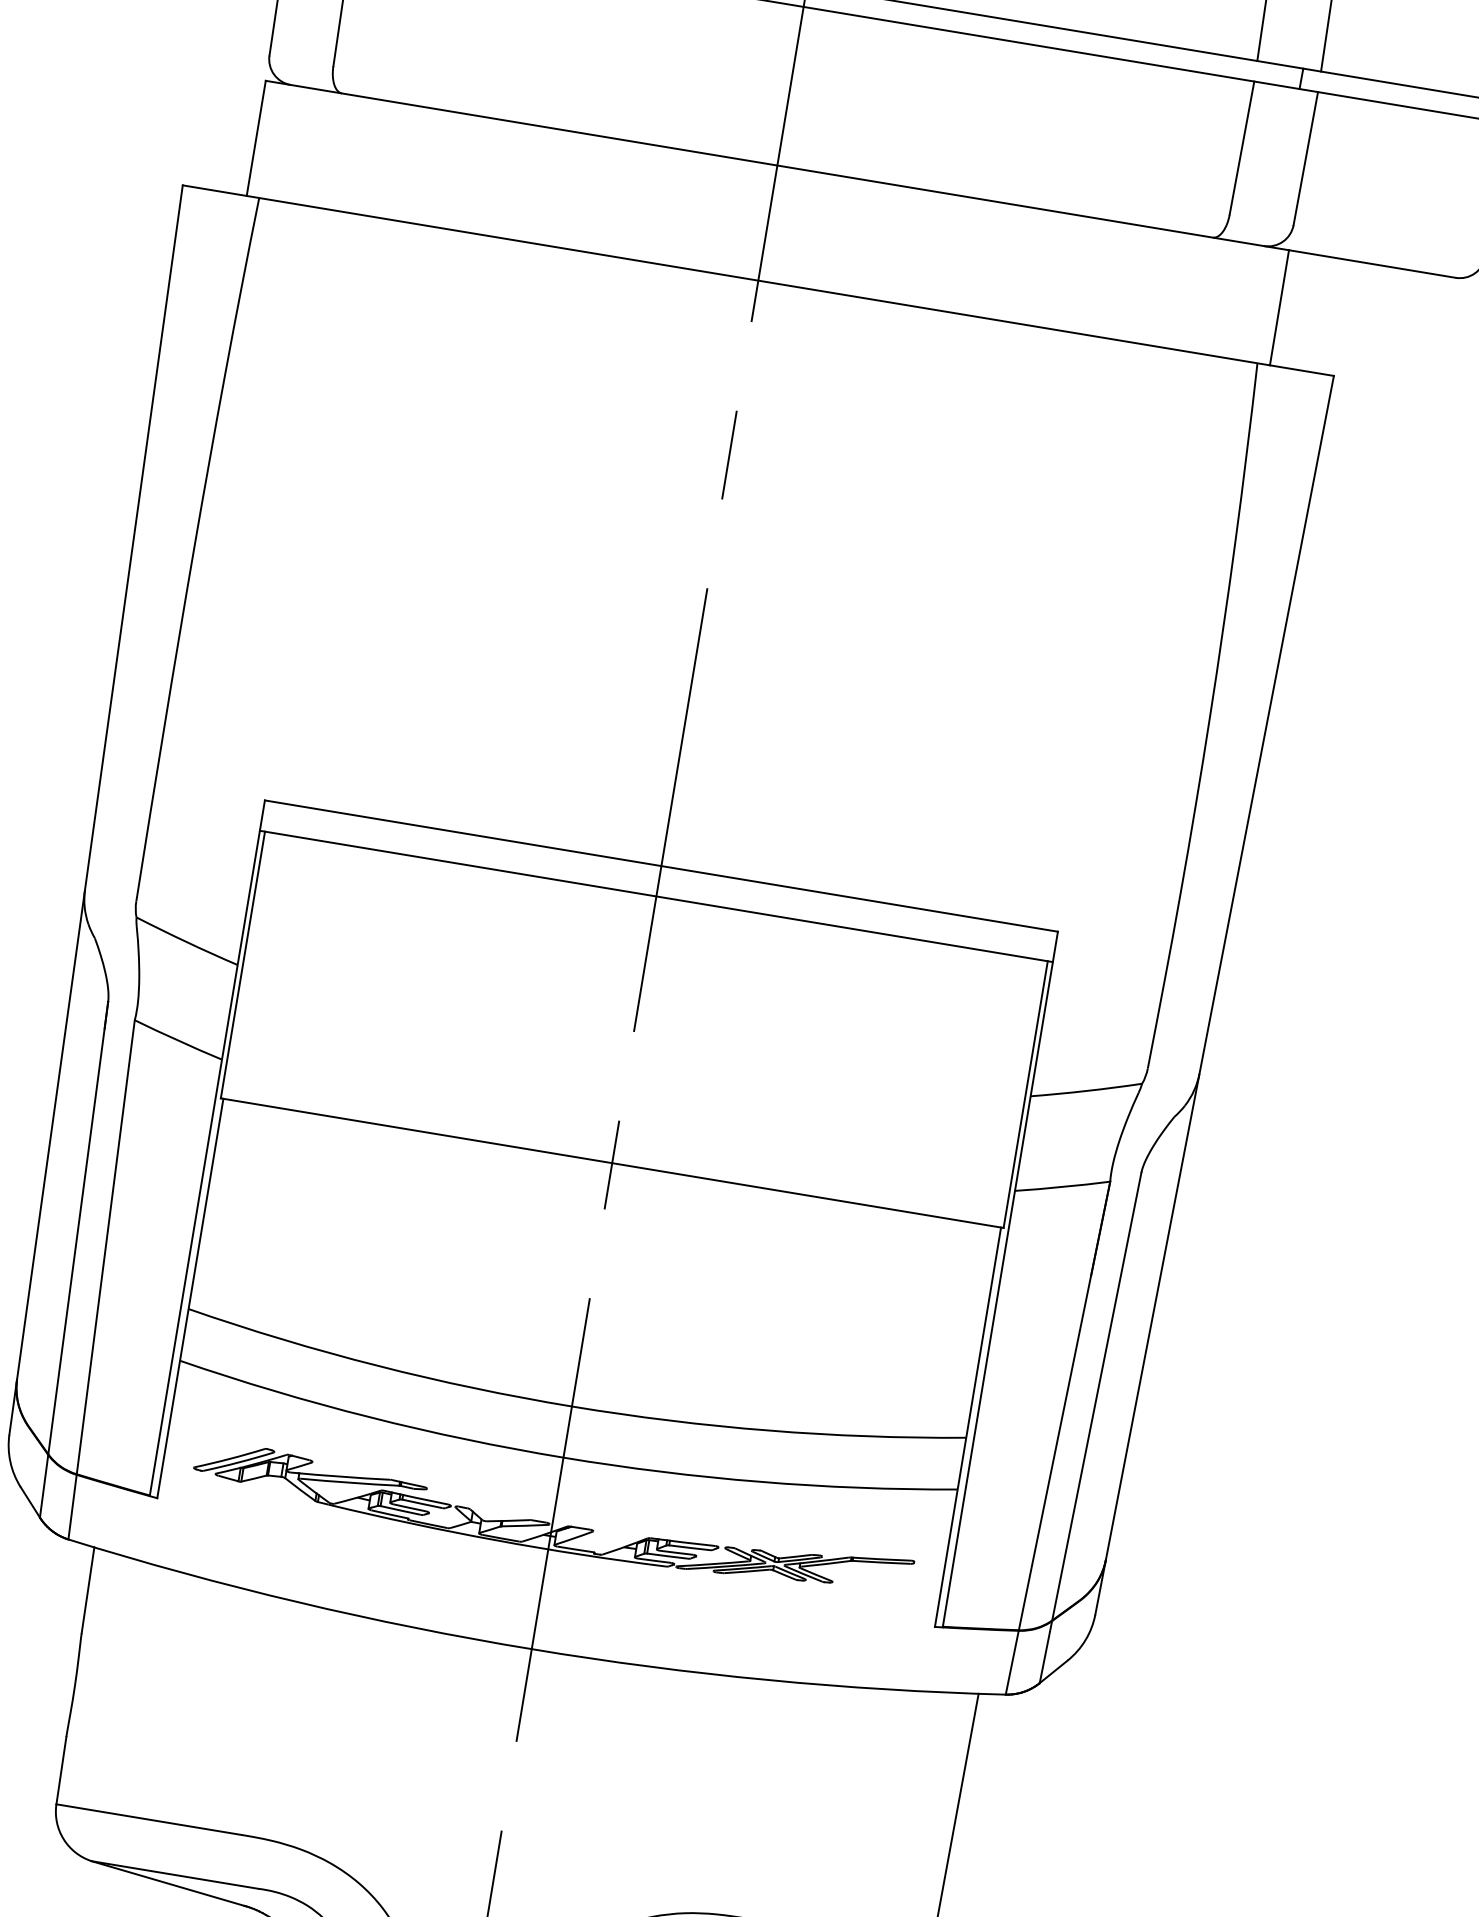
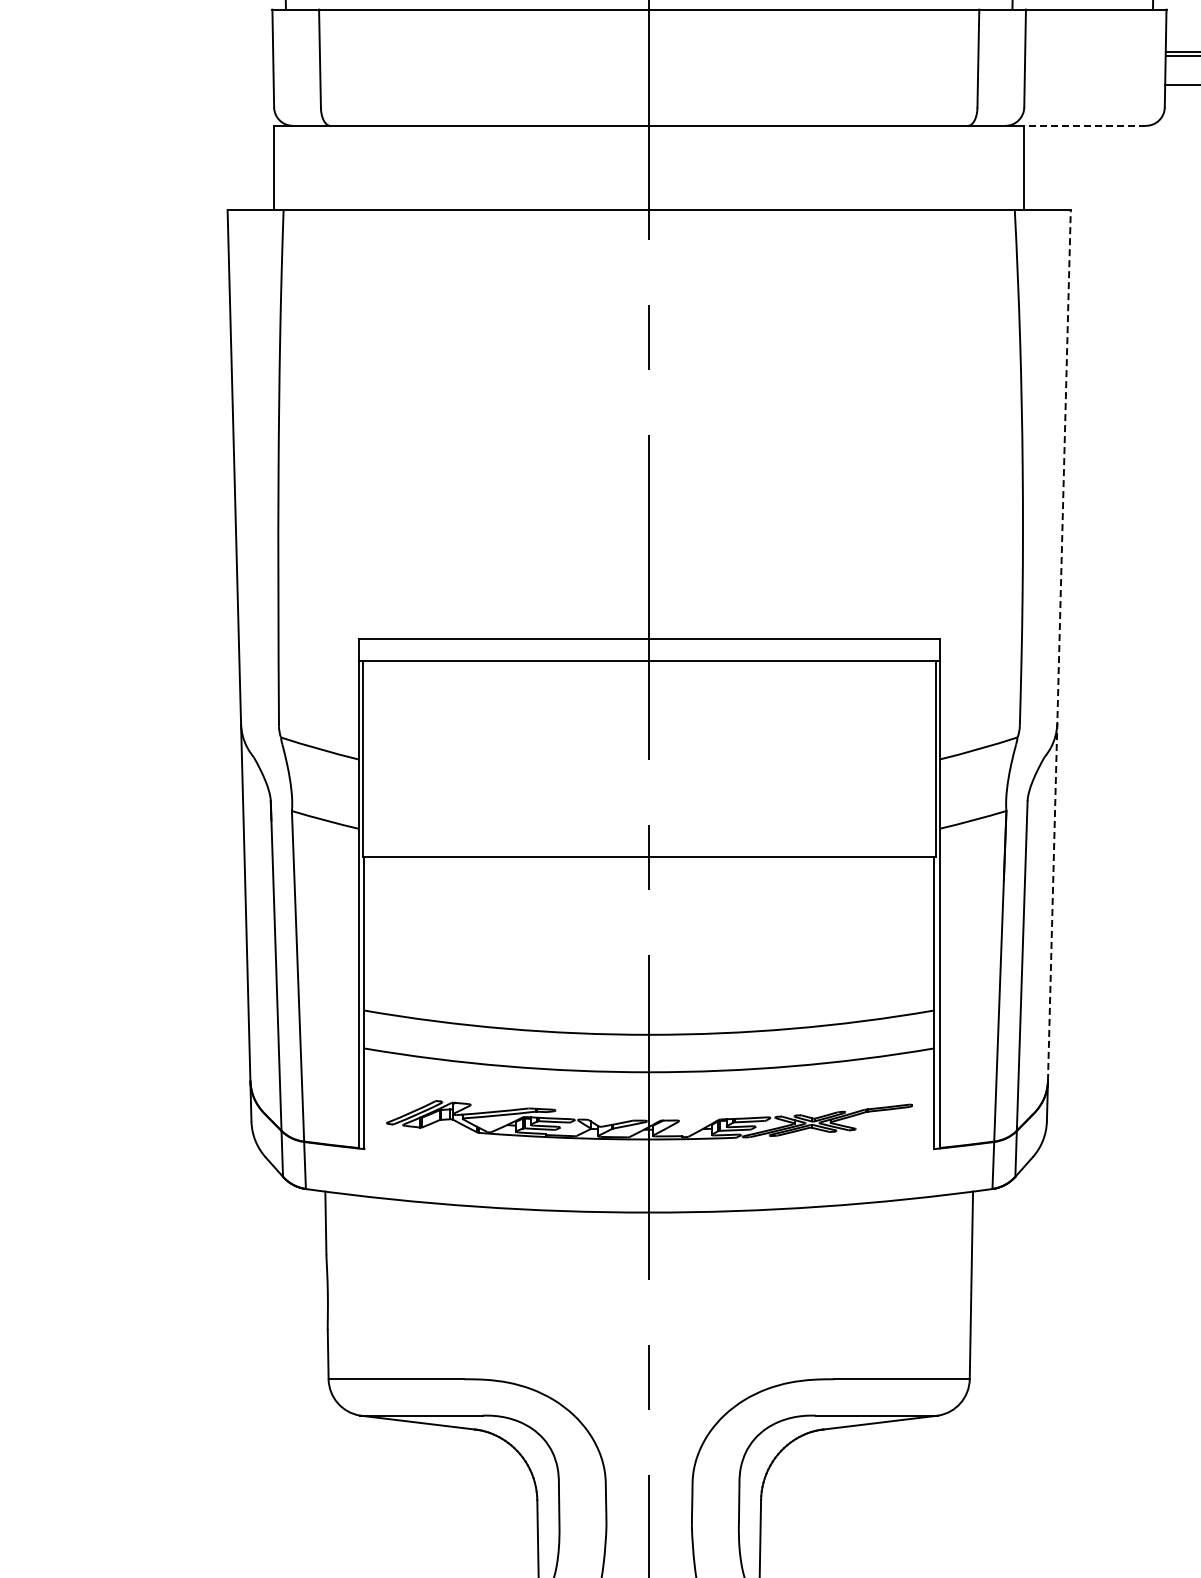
line: (1373, 263) -> (1085, 125), solid -> dashed
line: (1220, 967) -> (1059, 645), solid -> dashed

